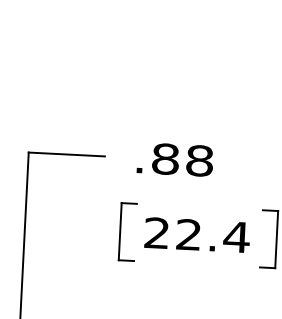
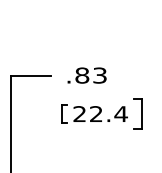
text: (198, 160) -> (99, 75), .88 -> .83
part: (127, 230) -> (64, 113), size x0.6

